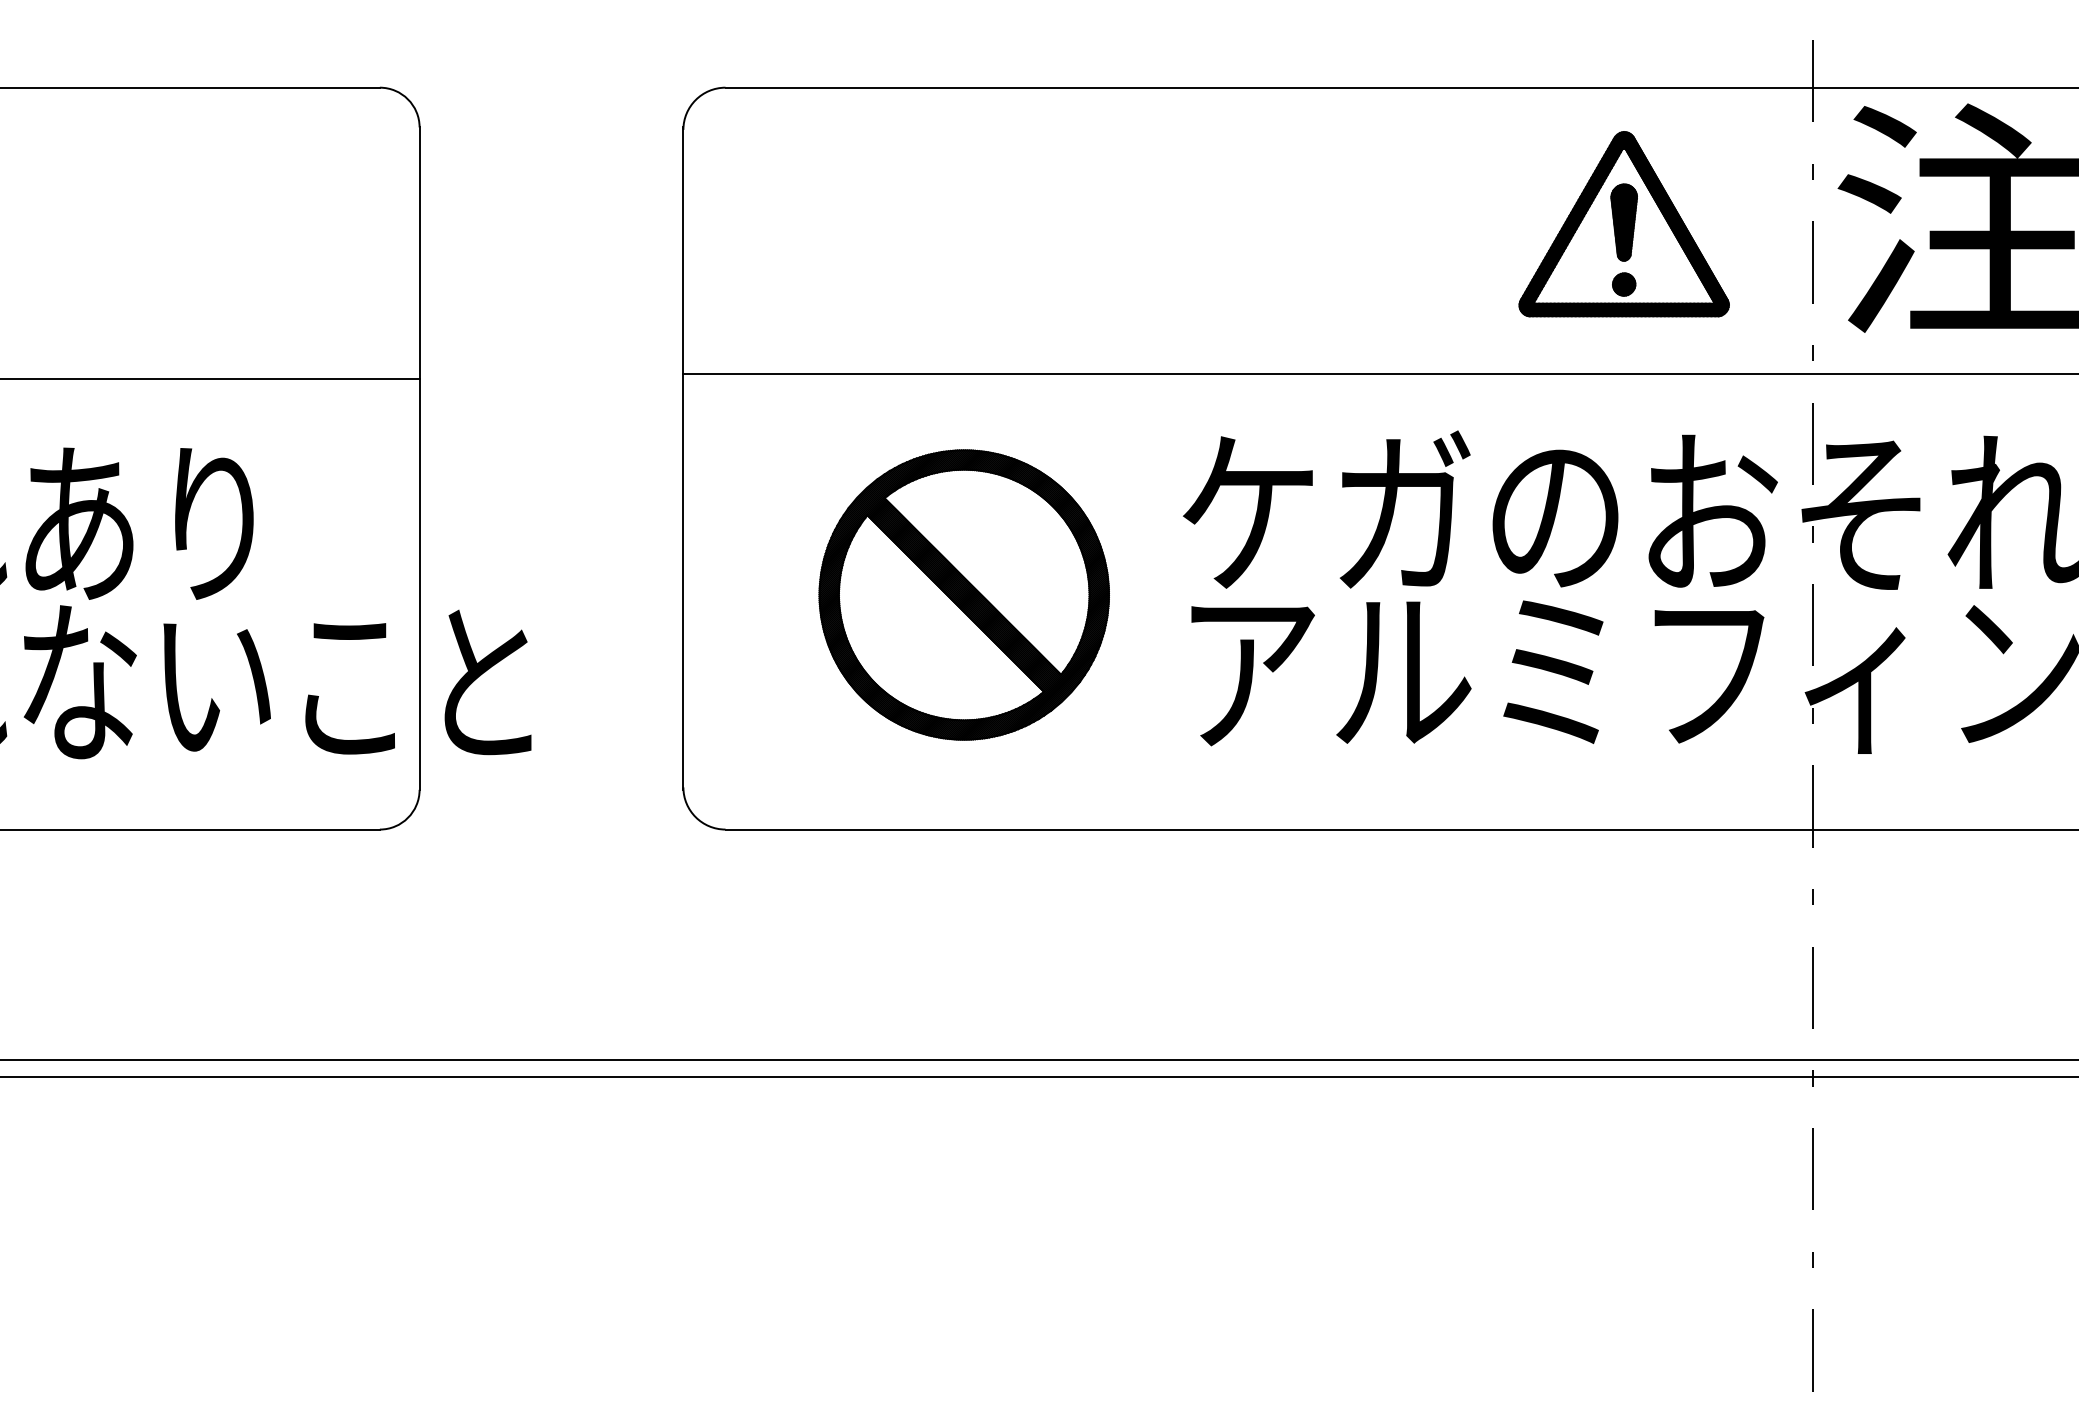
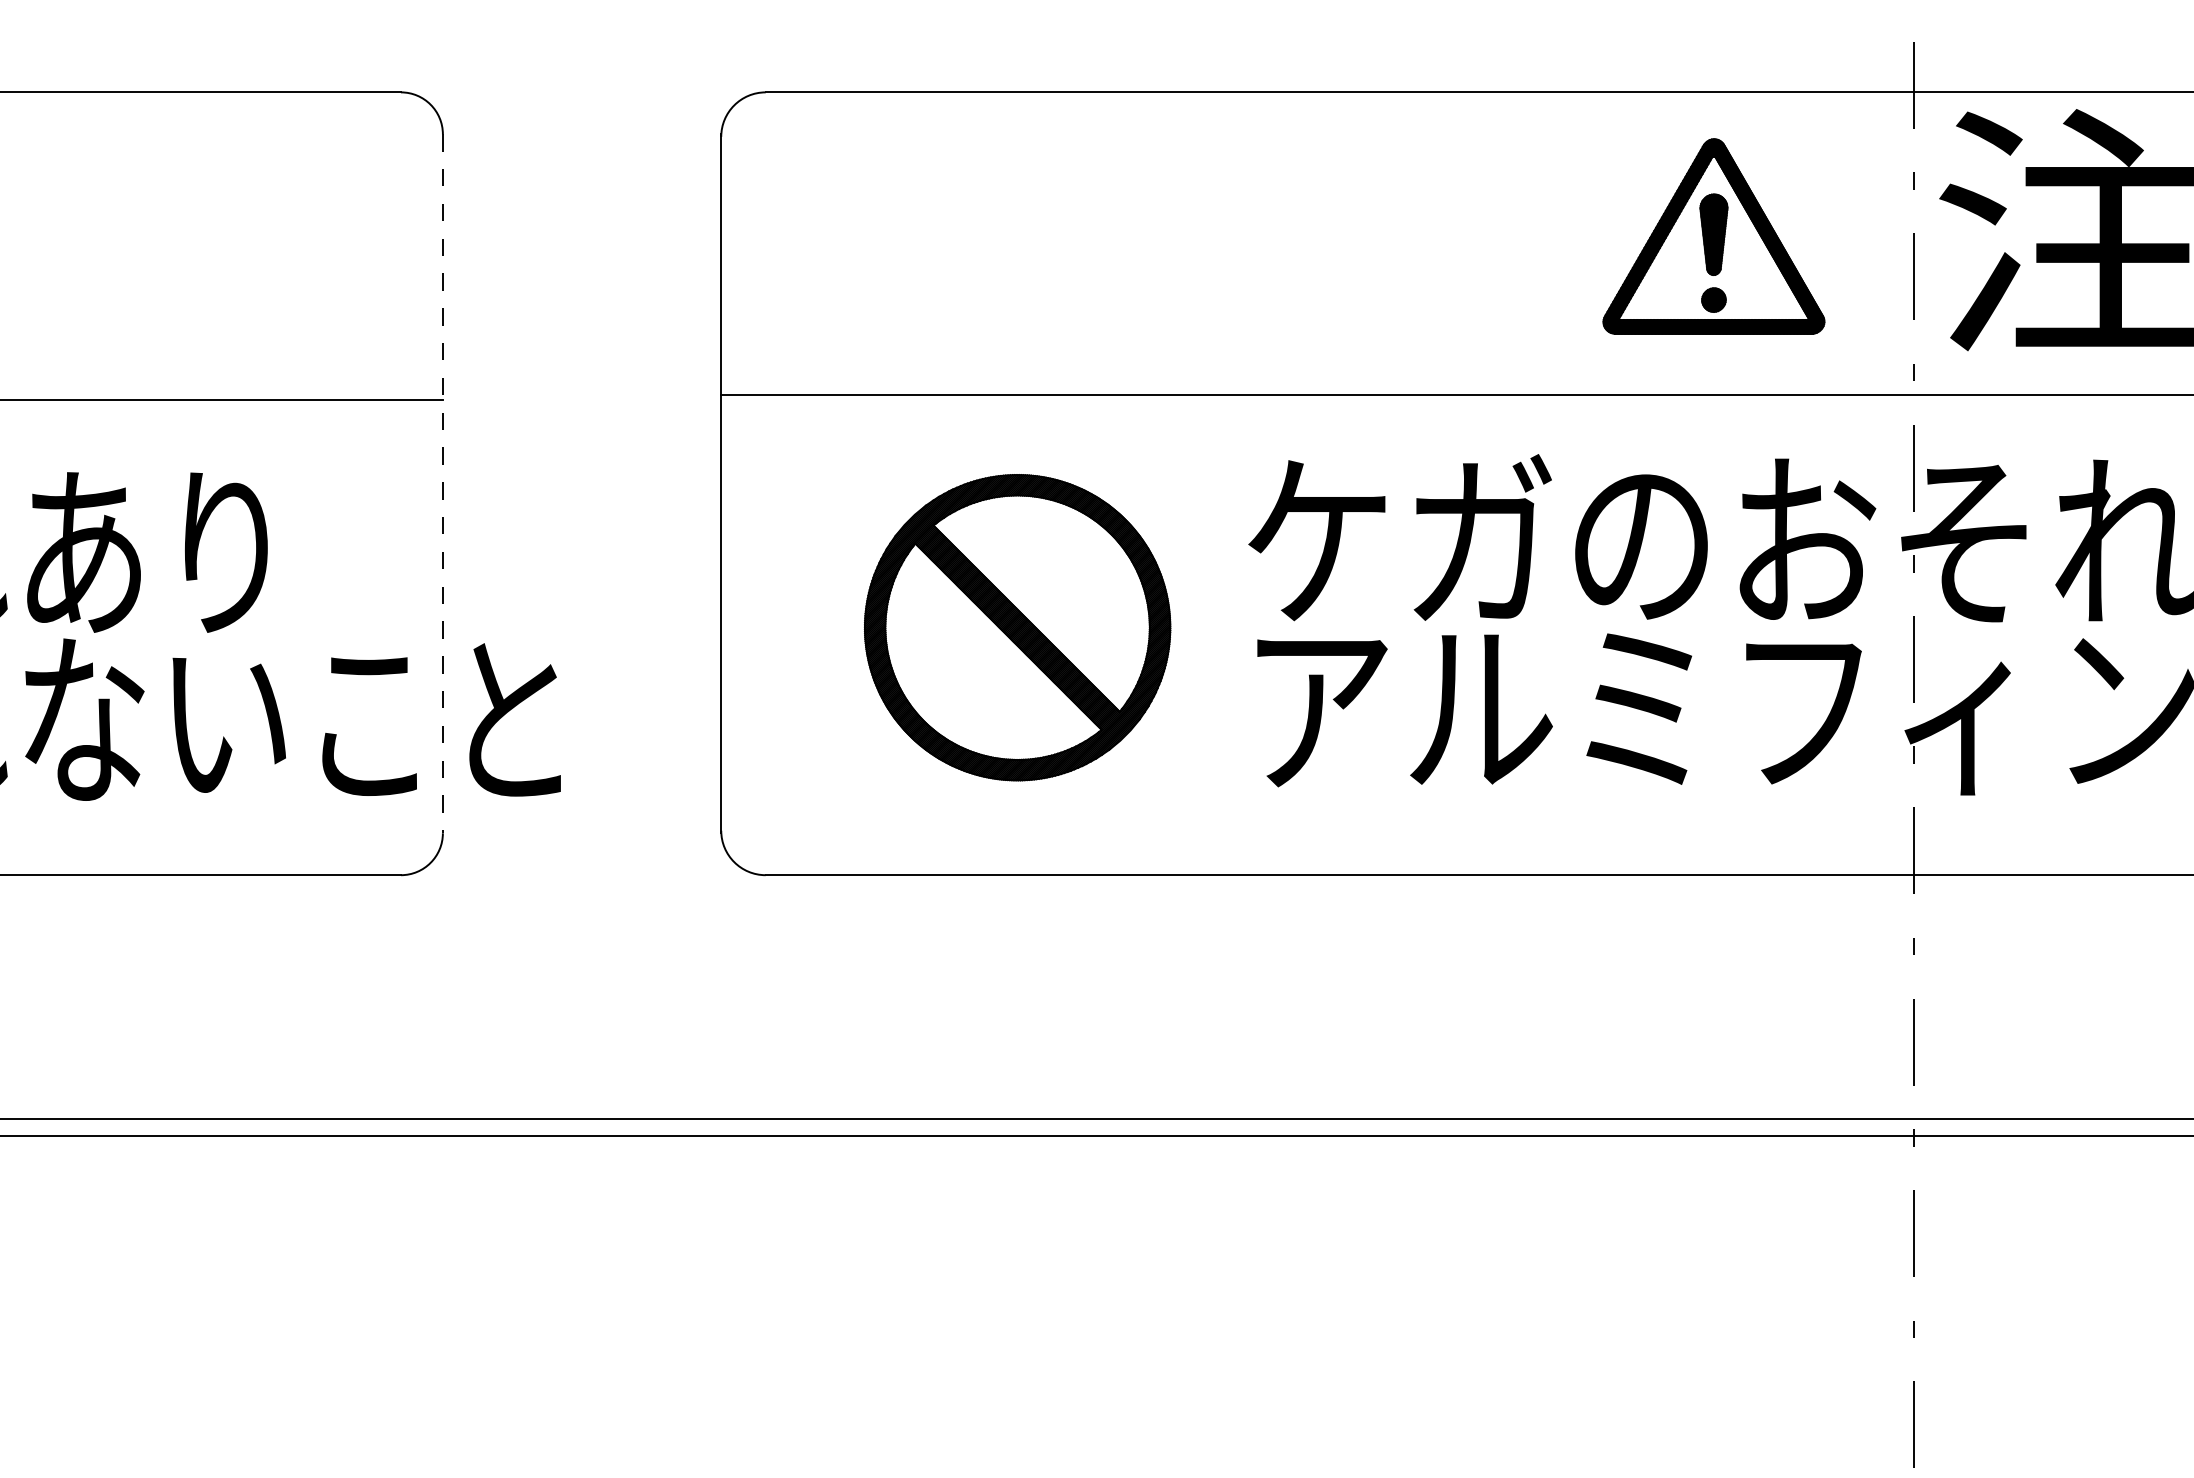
line: (419, 459) -> (442, 484), solid -> dashed

